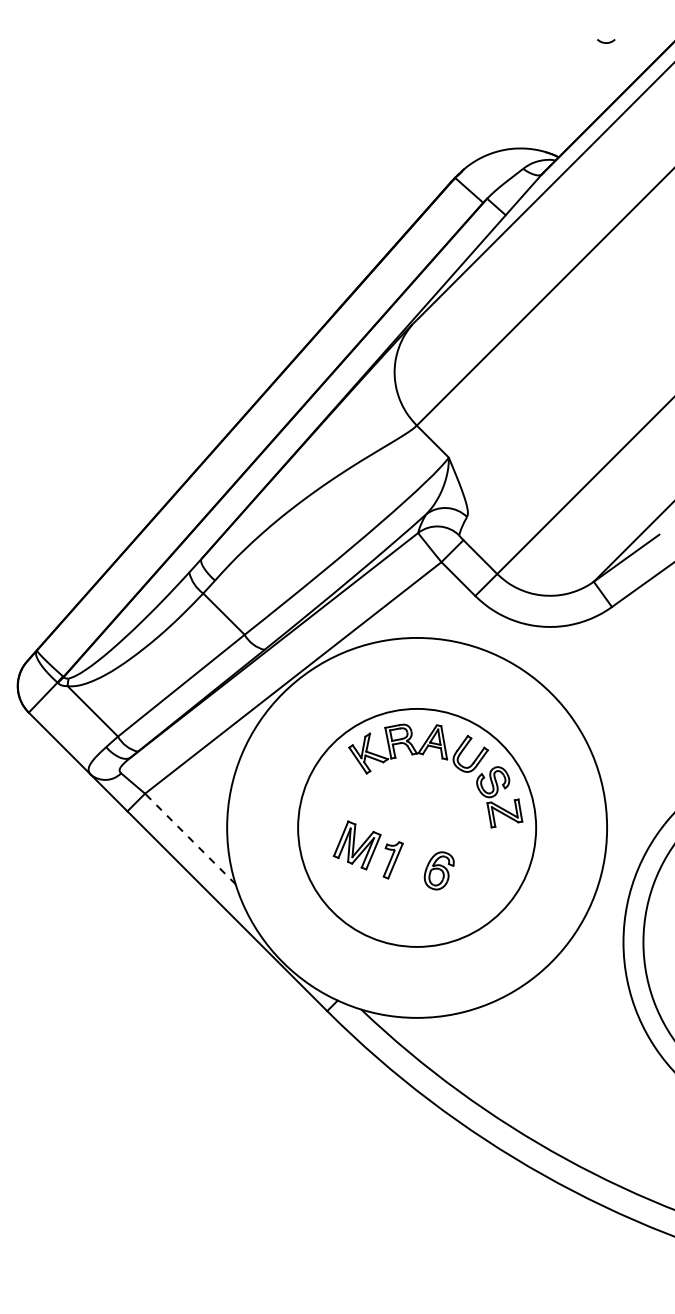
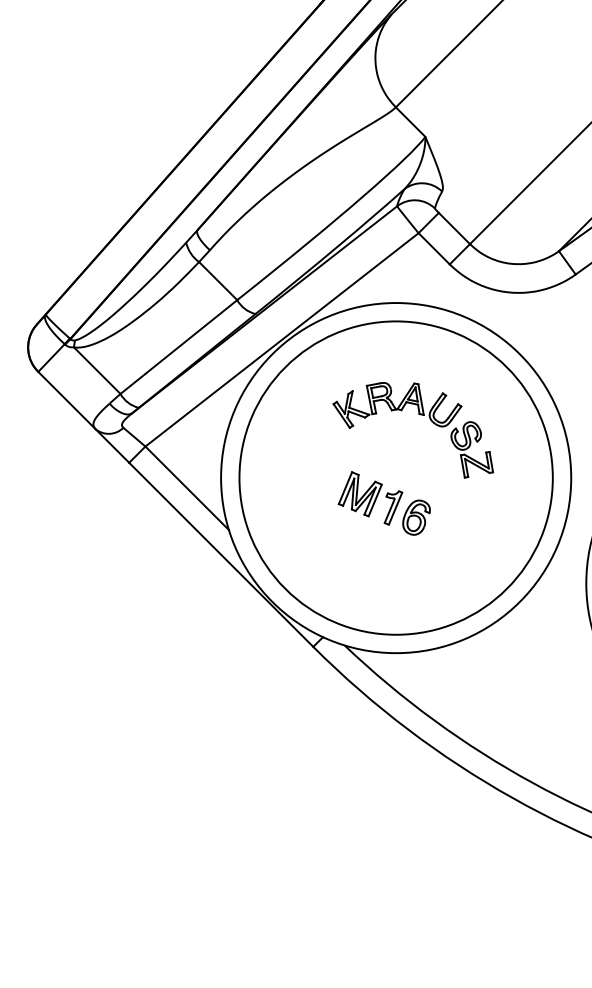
circle: (417, 827) -> (396, 477), size x1.43
line: (190, 838) -> (187, 487), dashed -> solid
part: (367, 849) -> (369, 497), moved

